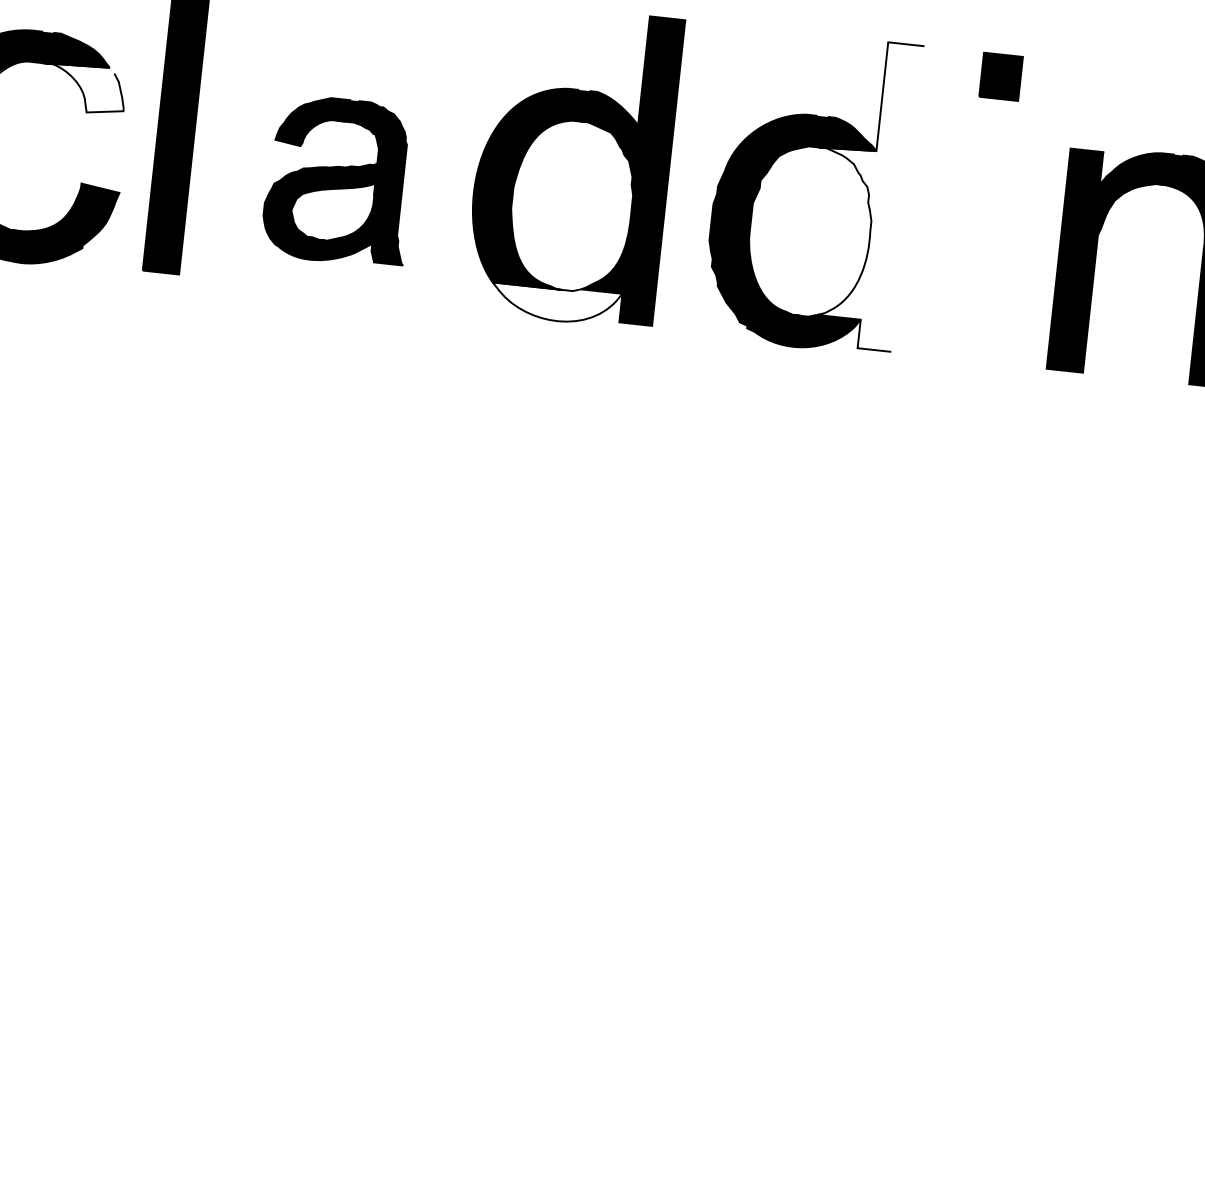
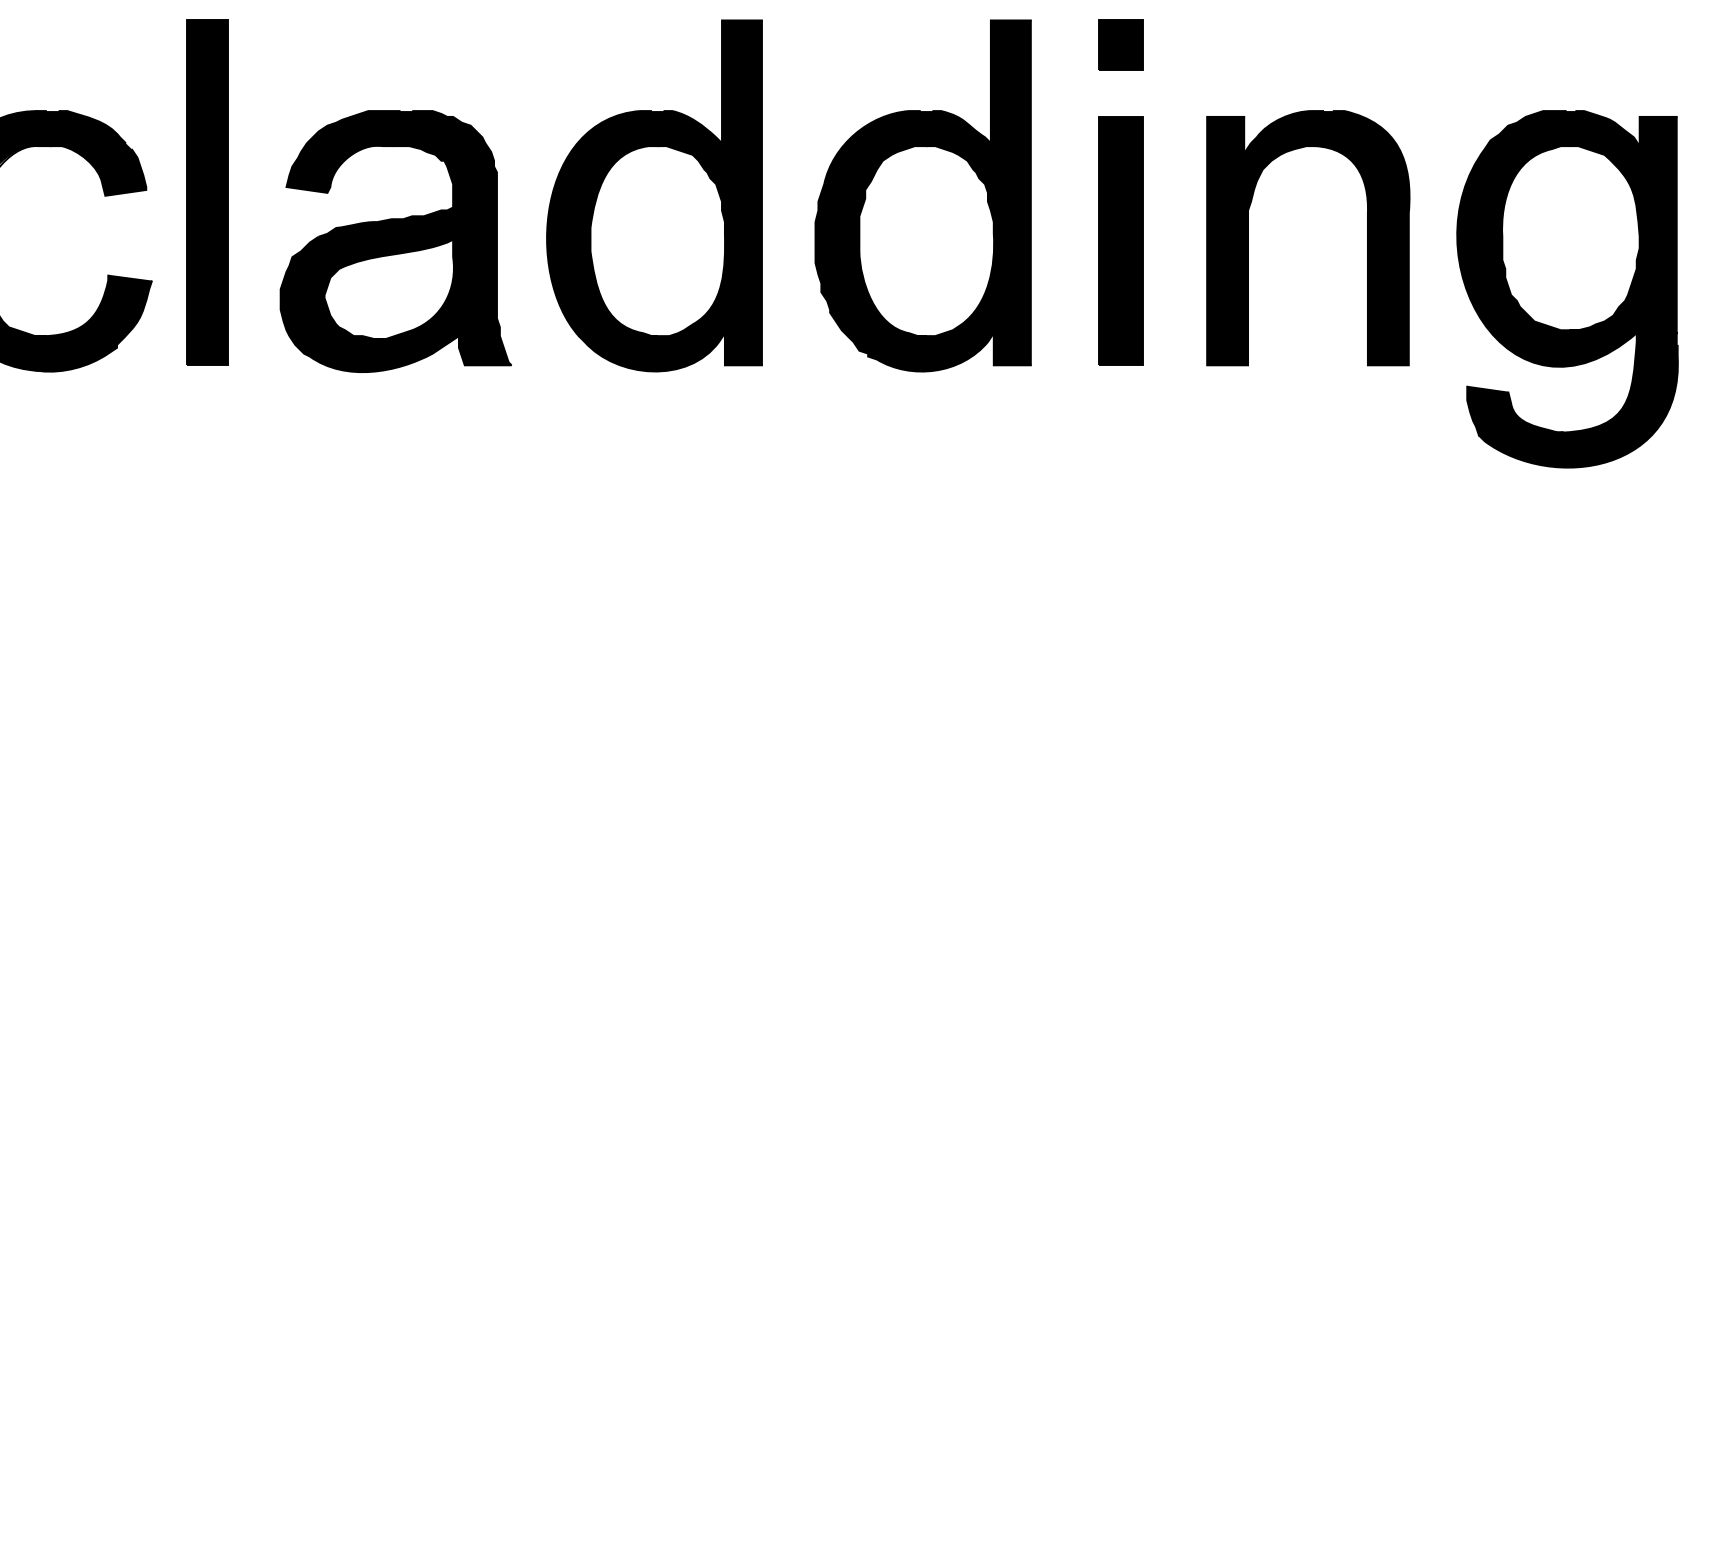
fill: (82, 88) -> (97, 169), added
part: (339, 180) -> (395, 241), size x1.43
fill: (860, 193) -> (978, 192), added
part: (981, 249) -> (1120, 240), added
fill: (555, 303) -> (651, 352), added

